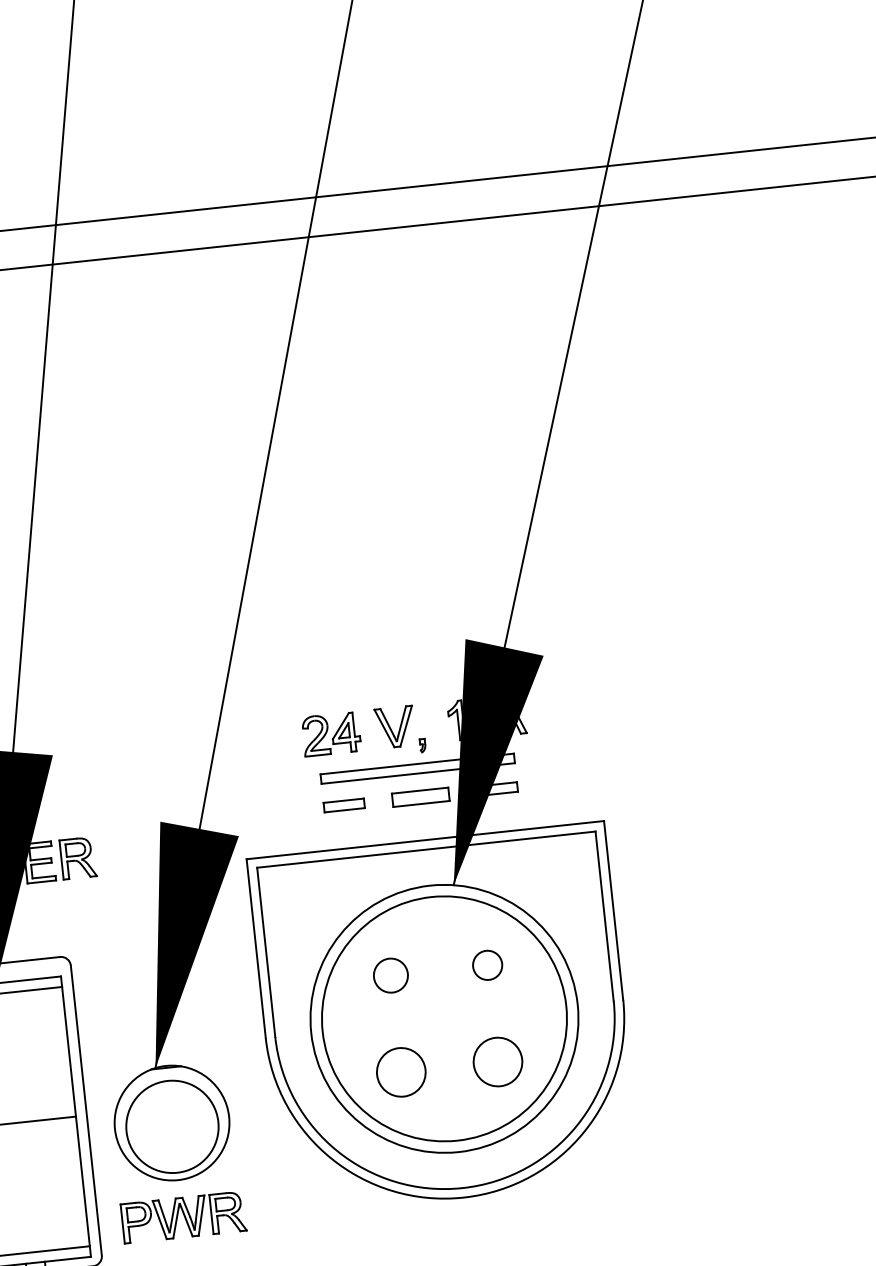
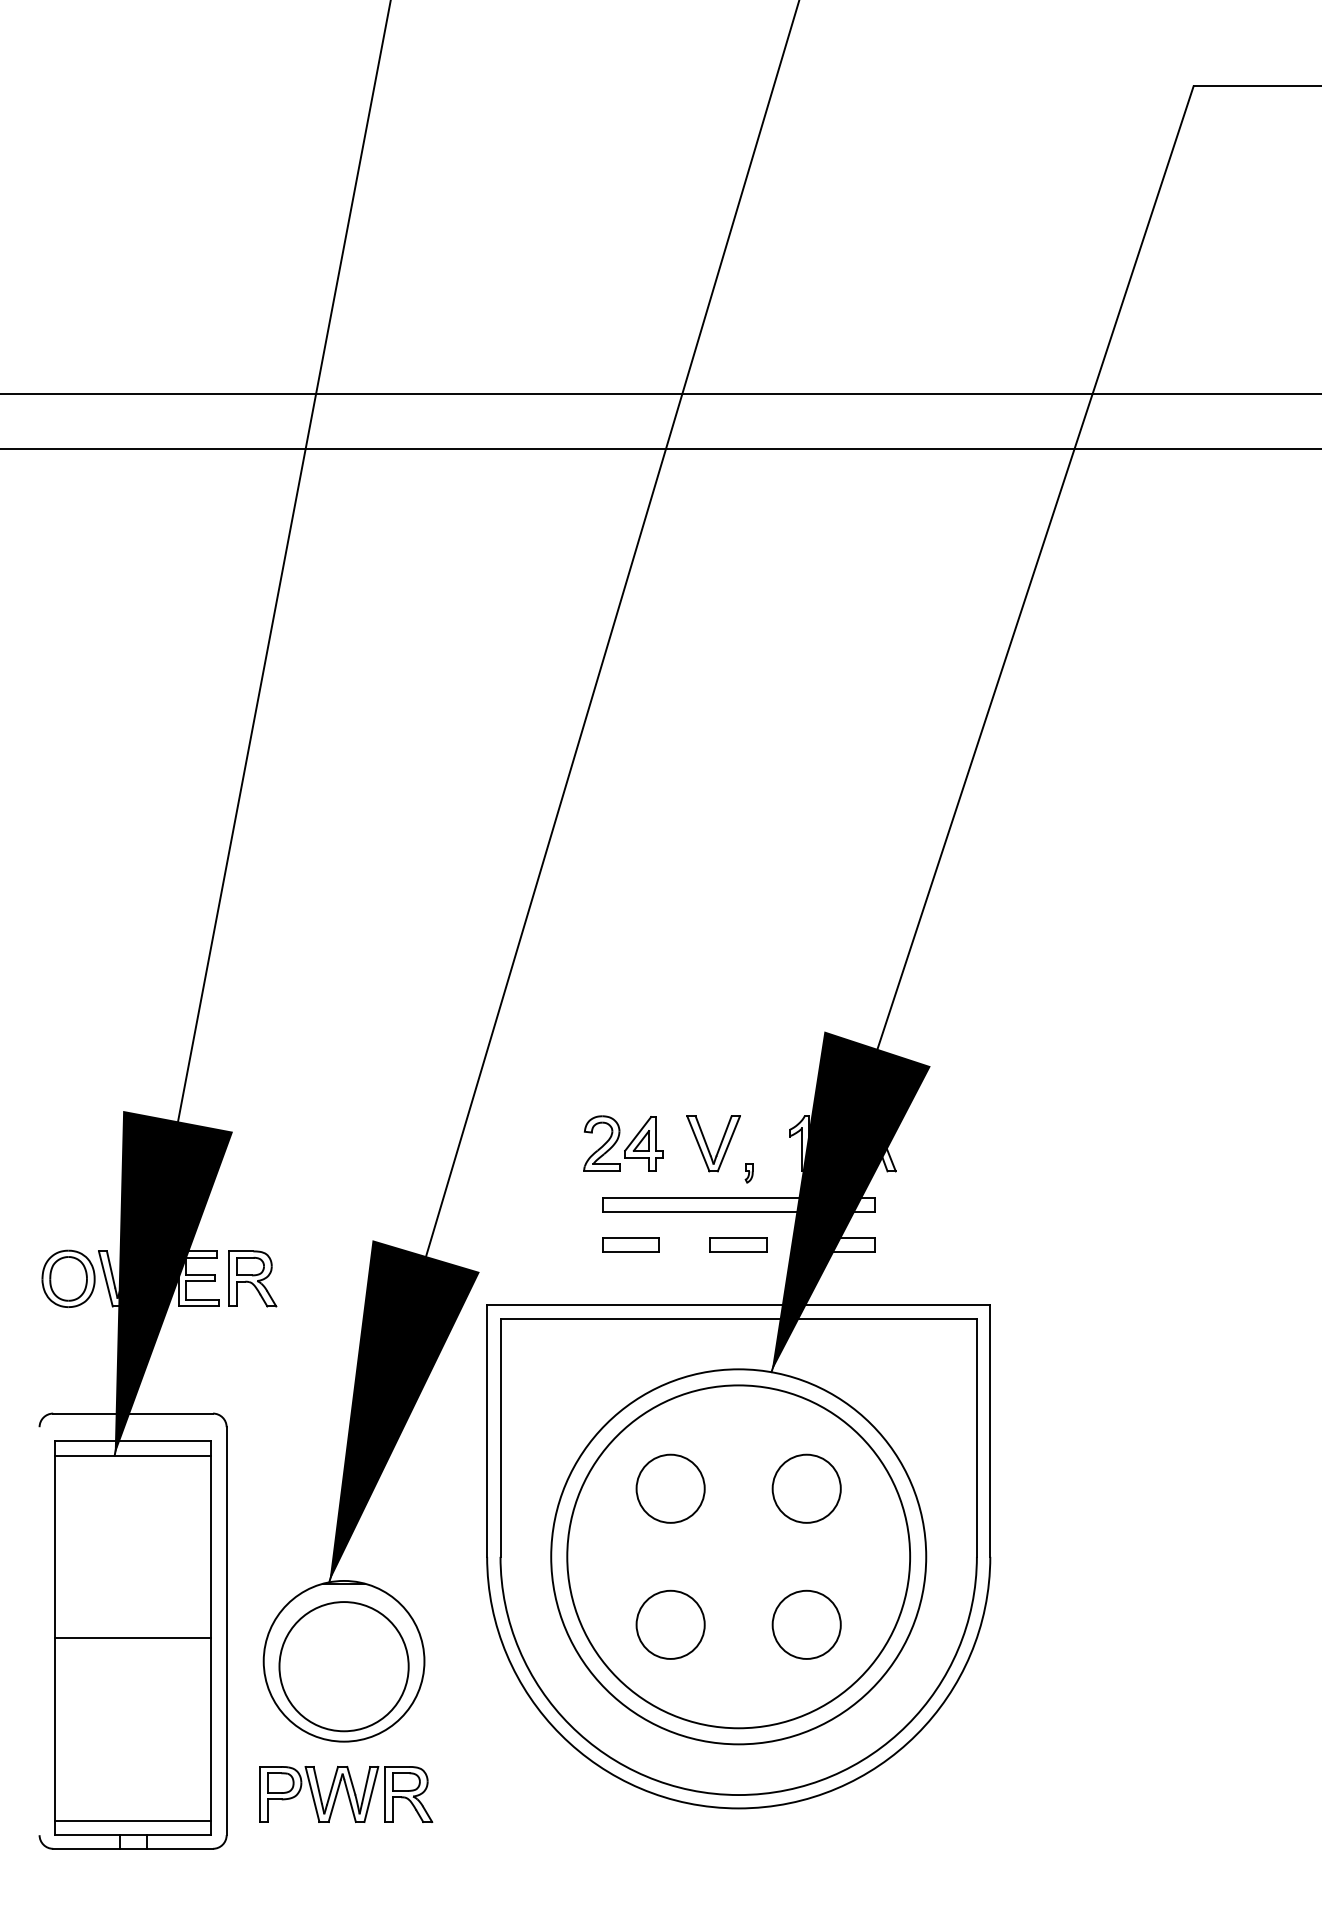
part: (420, 796) -> (738, 1244), size x0.71
circle: (487, 965) -> (806, 1488), size x1.67
circle: (390, 975) -> (670, 1488), size x1.43

